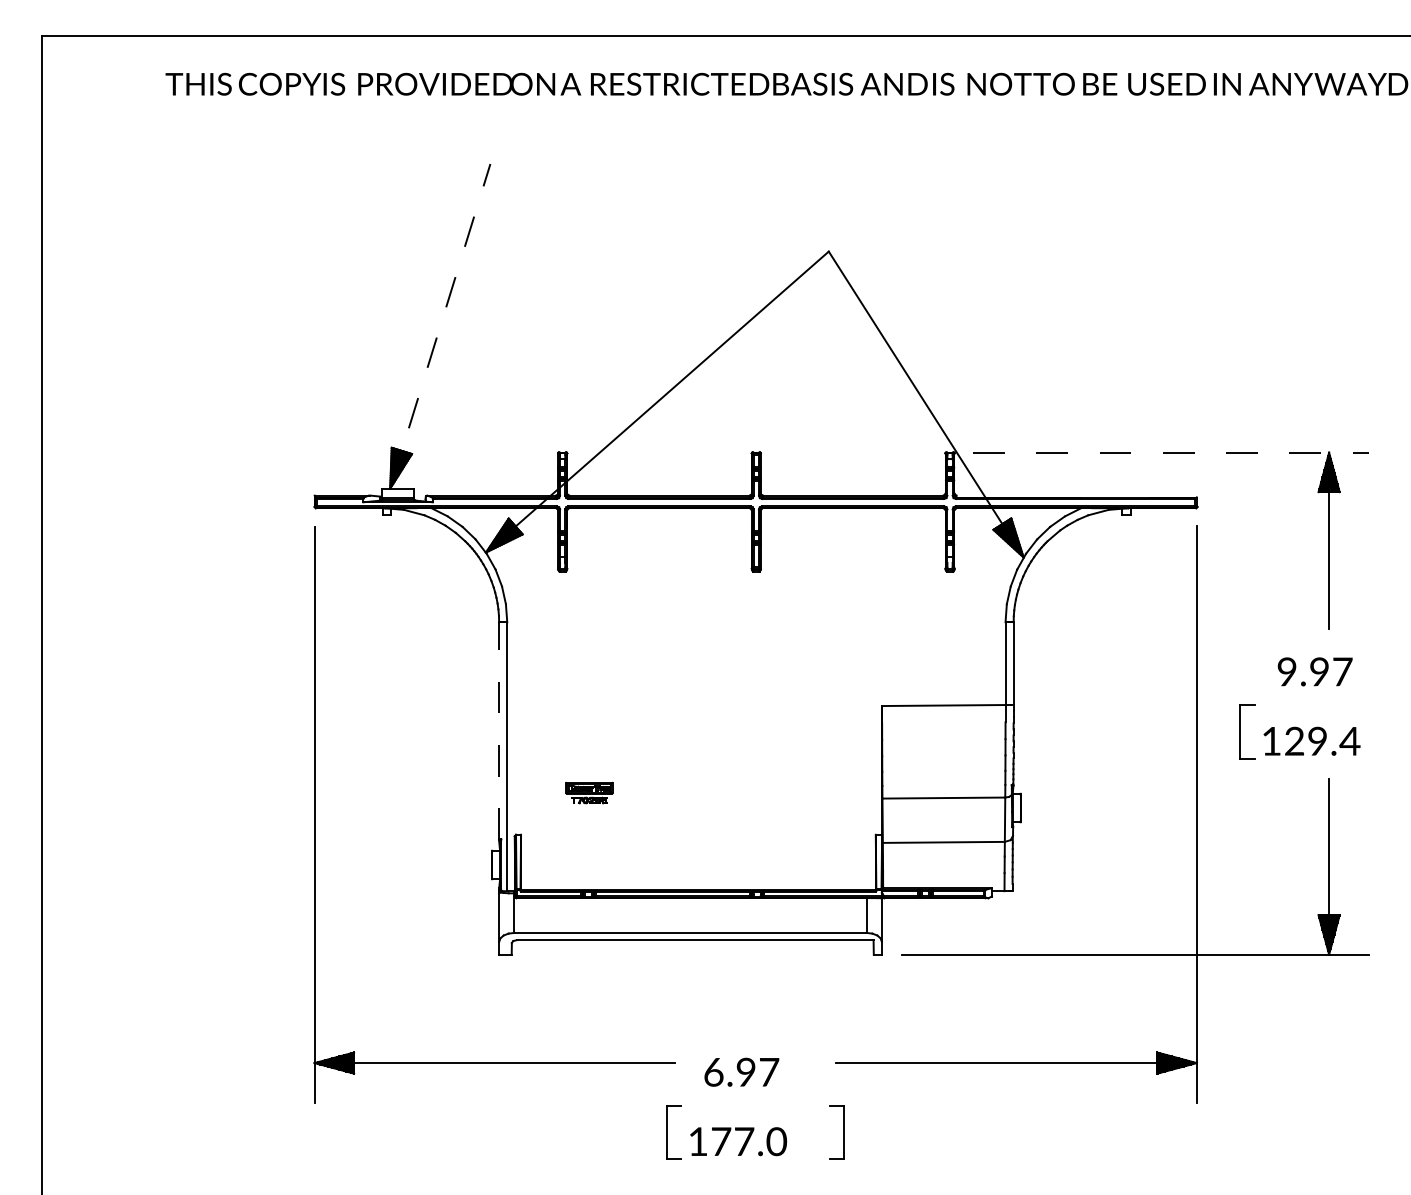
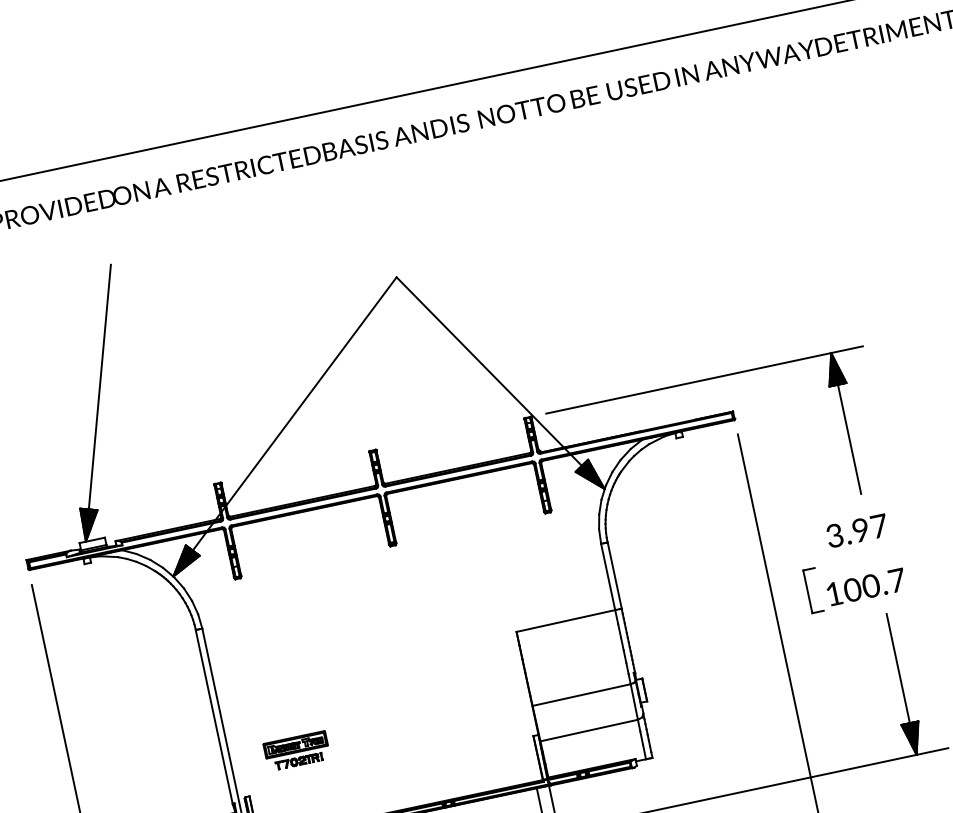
line: (440, 326) -> (98, 403), dashed -> solid
line: (1170, 452) -> (704, 379), dashed -> solid
text: (1286, 671) -> (834, 535), 9.97 -> 3.97
line: (499, 731) -> (214, 717), dashed -> solid
text: (1322, 741) -> (875, 585), 129.4 -> 100.7
part: (589, 792) -> (297, 750), size x1.67

